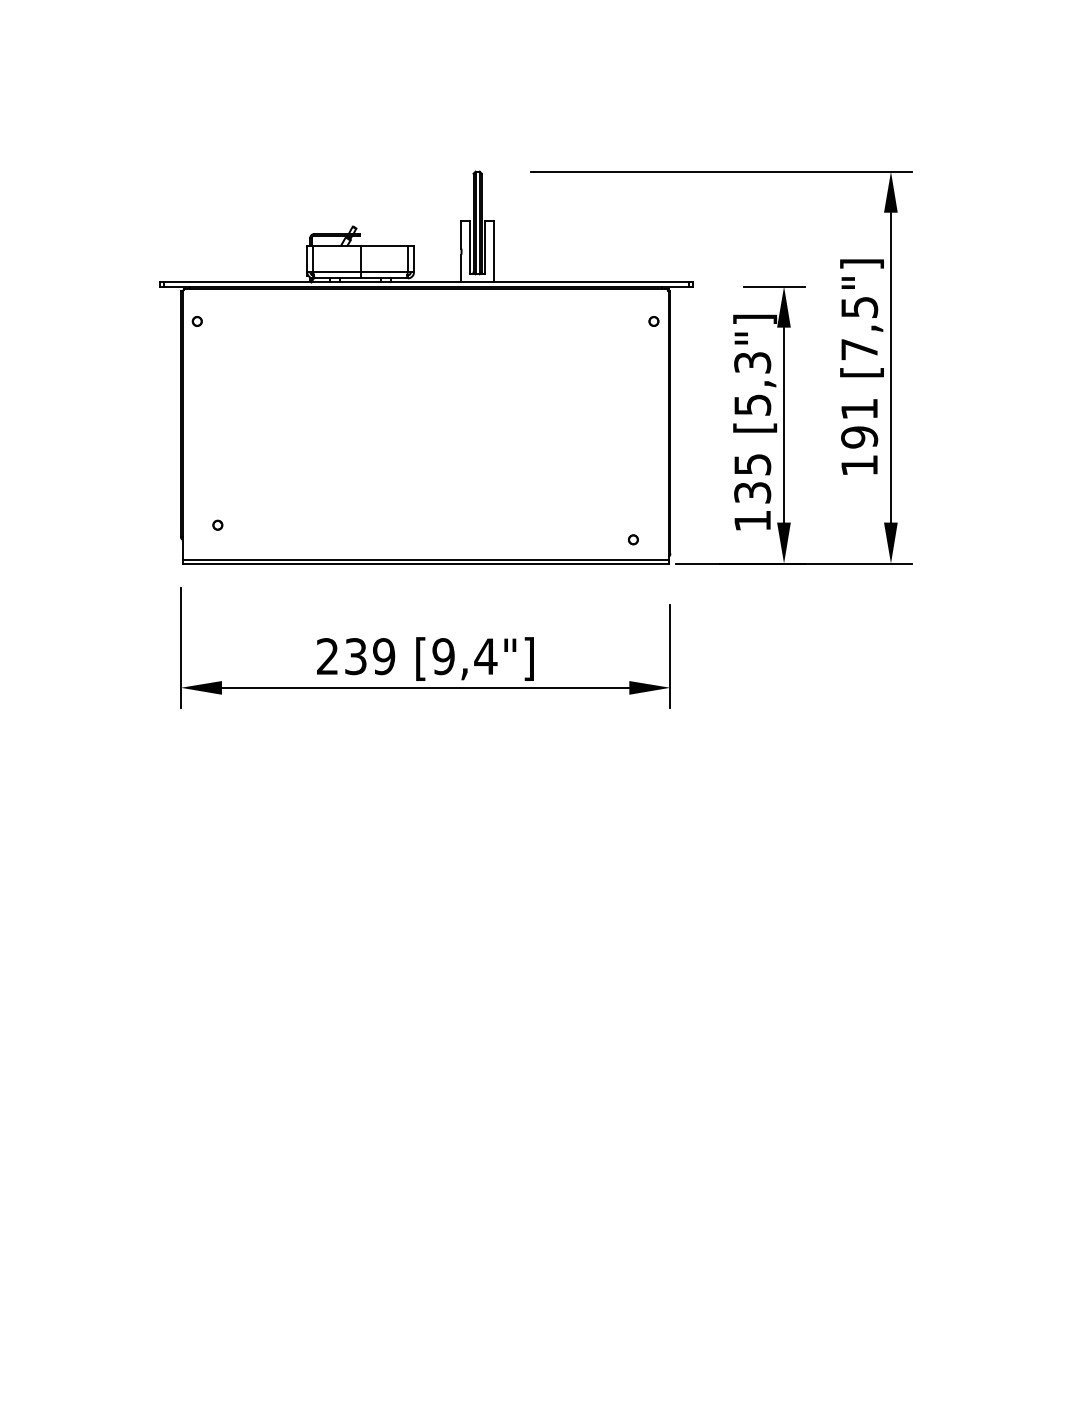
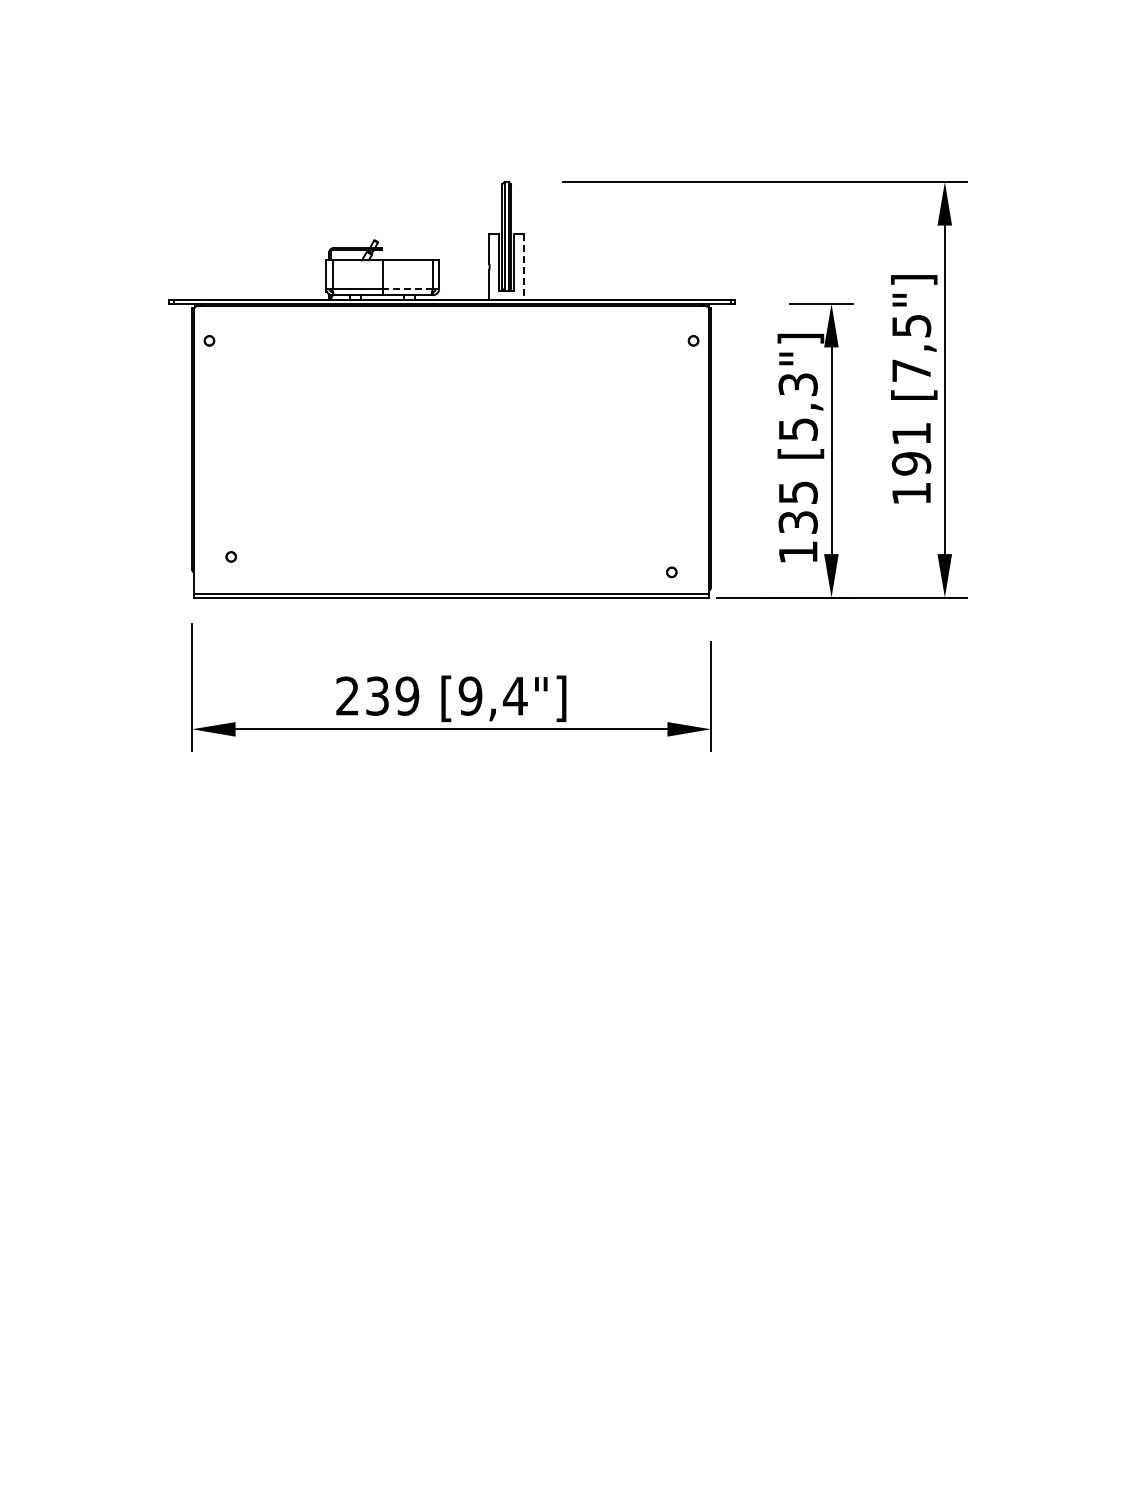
line: (494, 251) -> (524, 266), solid -> dashed
line: (384, 272) -> (407, 288), solid -> dashed

